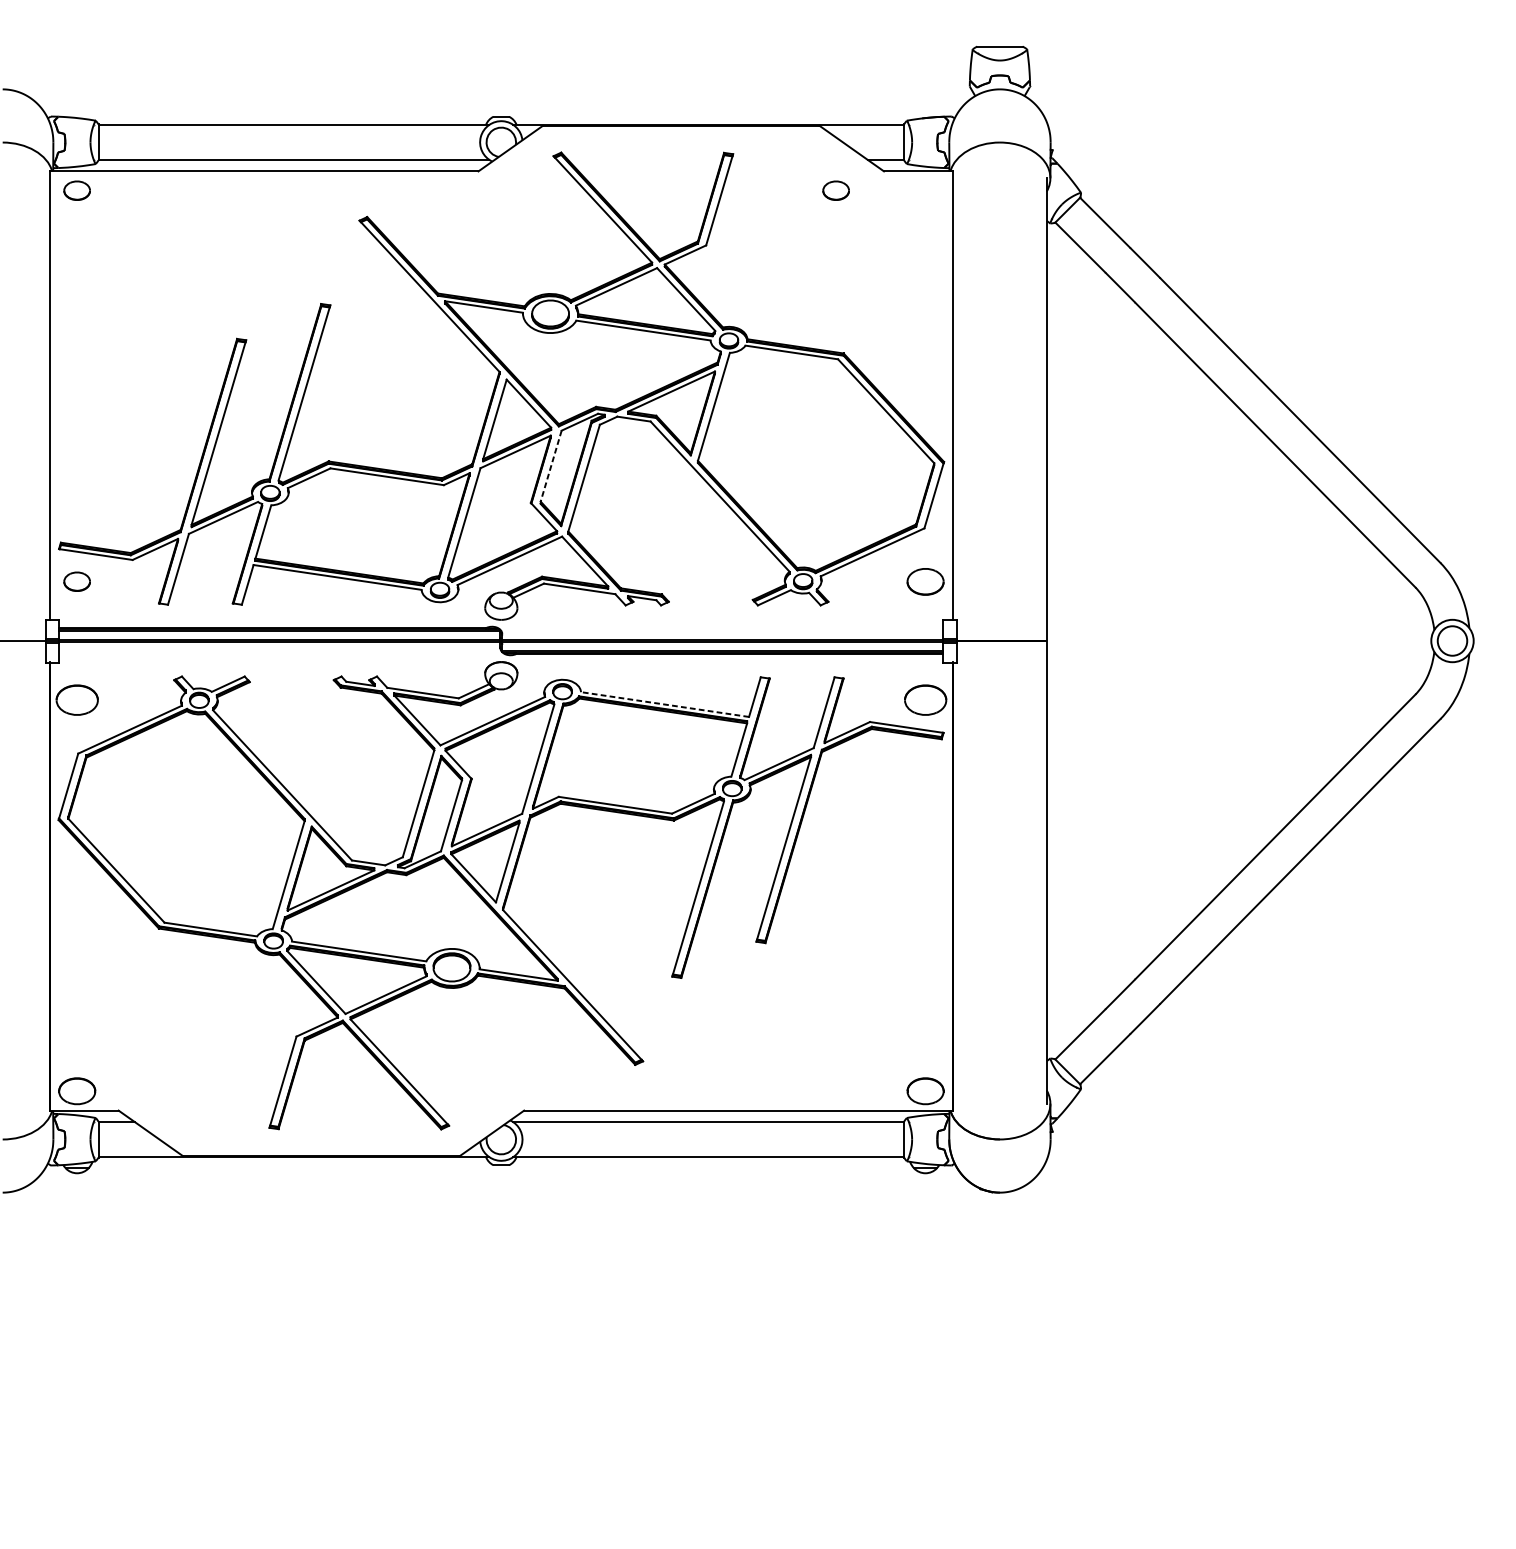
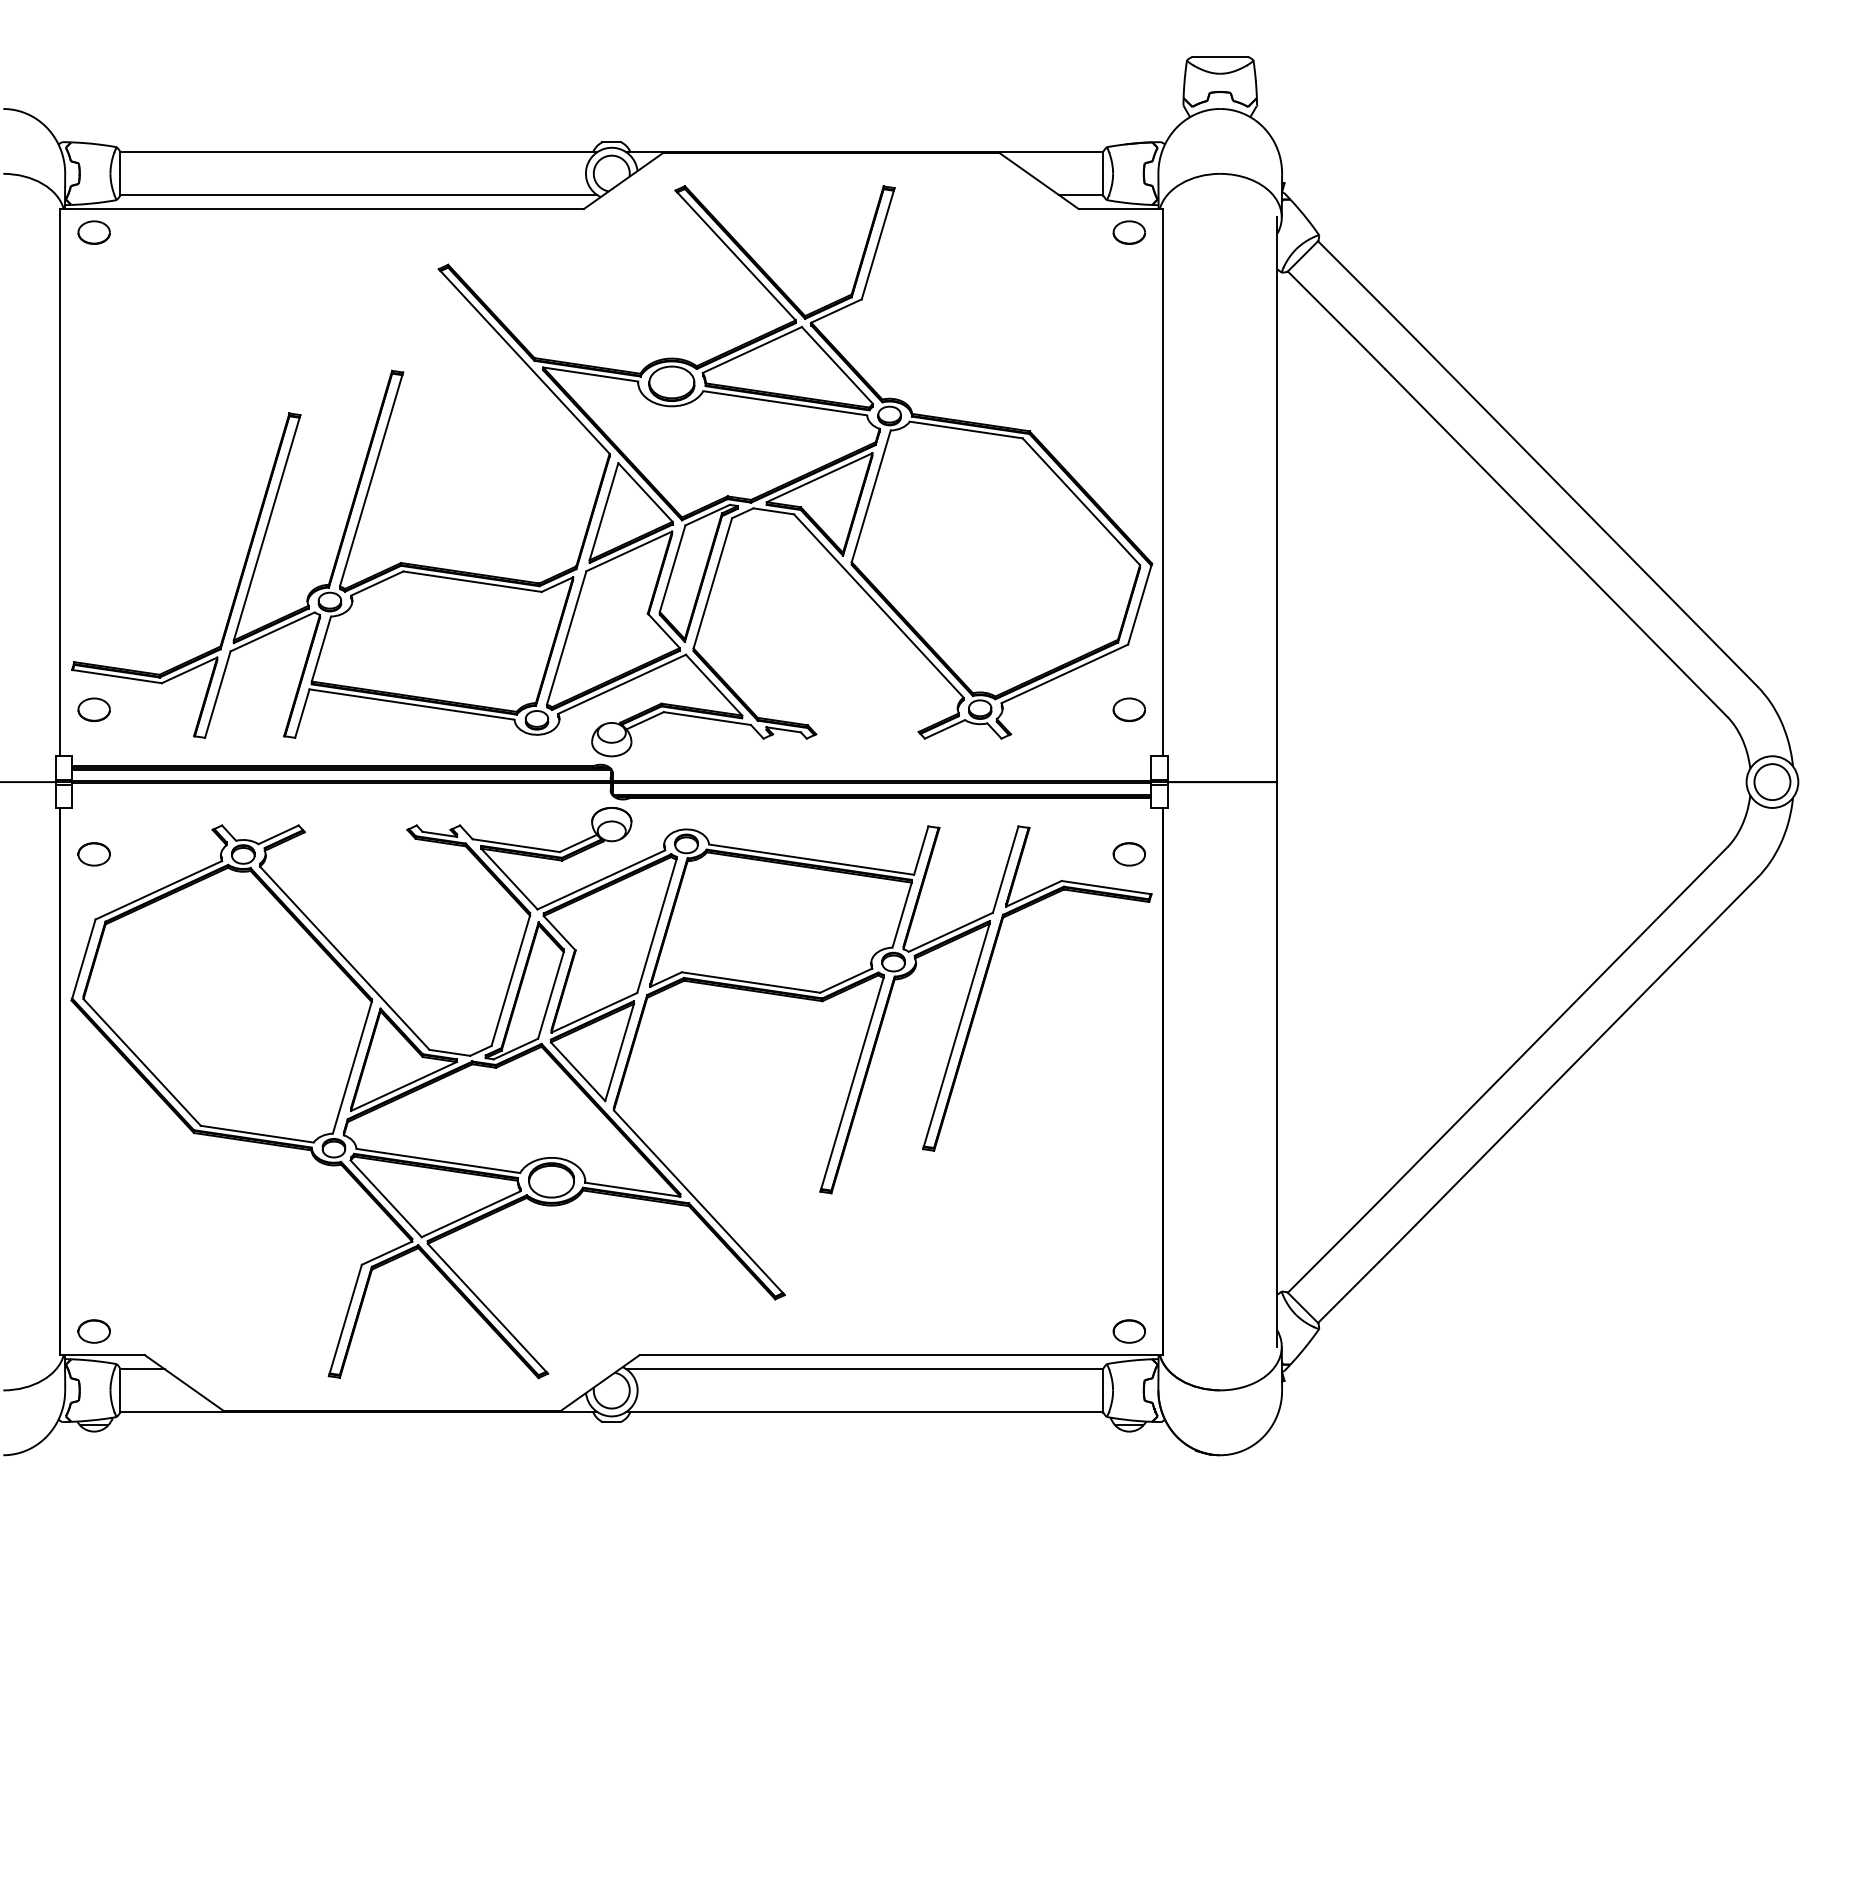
part: (835, 190) -> (1128, 232), moved
line: (551, 466) -> (672, 569), dashed -> solid
part: (924, 581) -> (1128, 709), size x0.71
part: (76, 700) -> (93, 854), size x0.62
part: (924, 700) -> (1128, 854), size x0.62
line: (664, 704) -> (811, 859), dashed -> solid
part: (76, 1091) -> (93, 1331), size x0.71
part: (924, 1091) -> (1128, 1331), size x0.71

